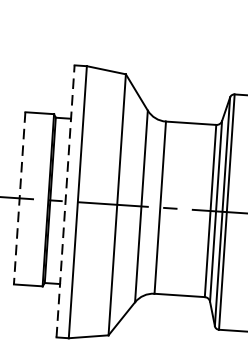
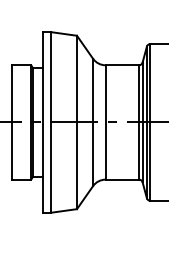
line: (20, 198) -> (12, 122), dashed -> solid
line: (65, 199) -> (42, 121), dashed -> solid

